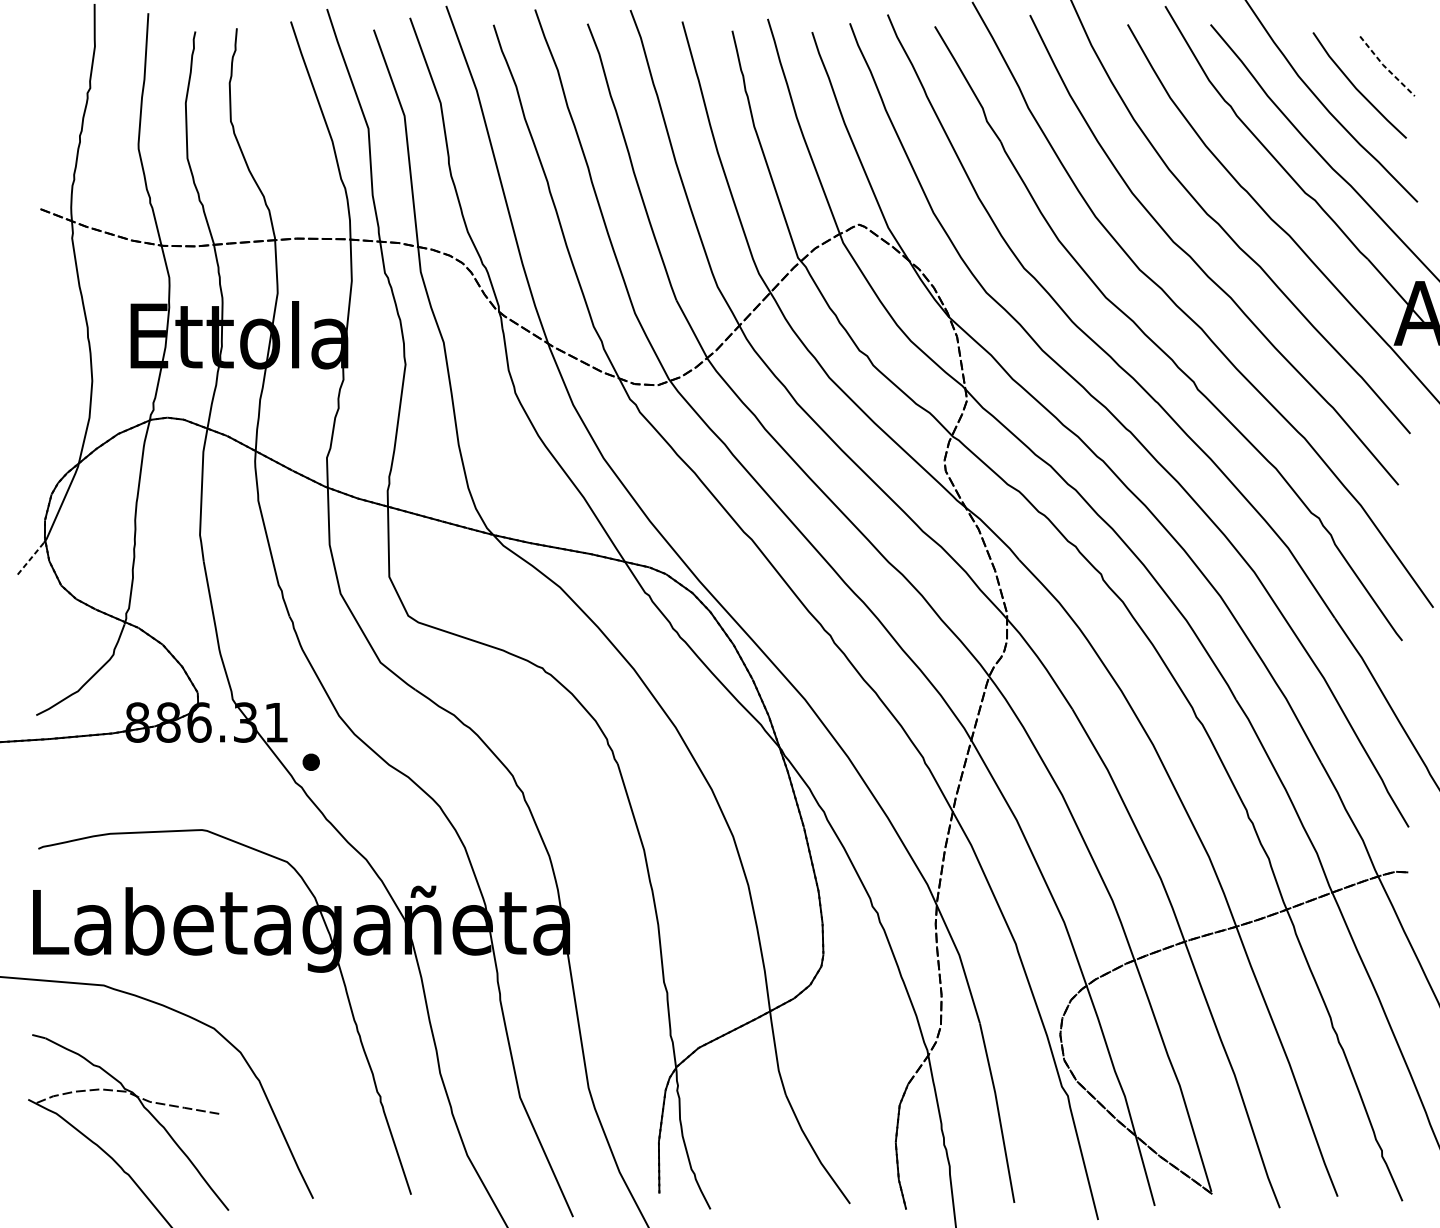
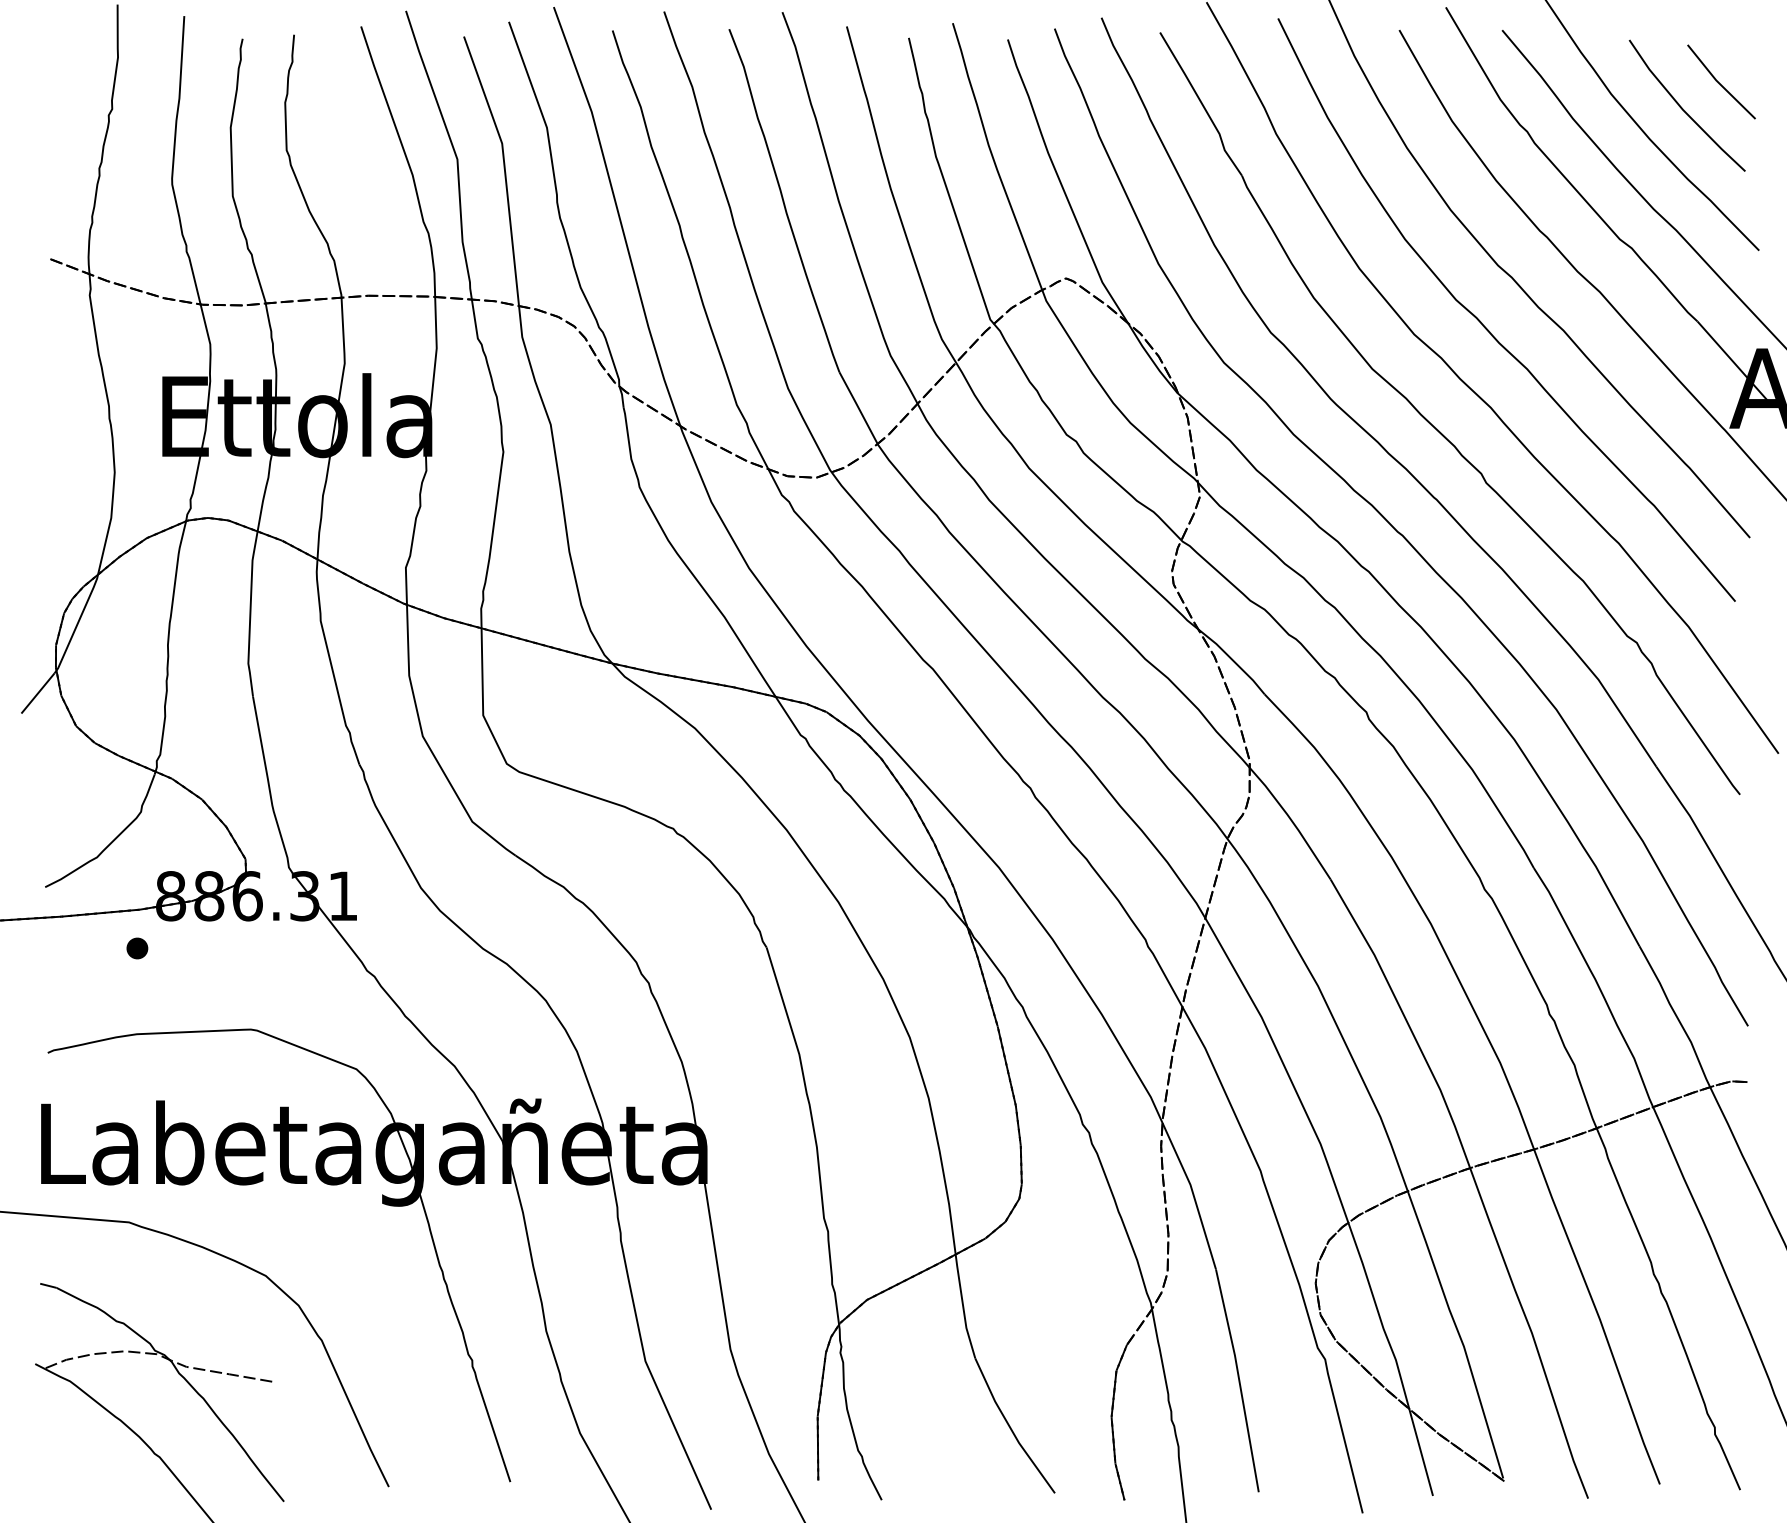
line: (1385, 67) -> (1719, 83), dashed -> solid
line: (30, 559) -> (37, 693), dashed -> solid
part: (311, 762) -> (137, 948), moved

